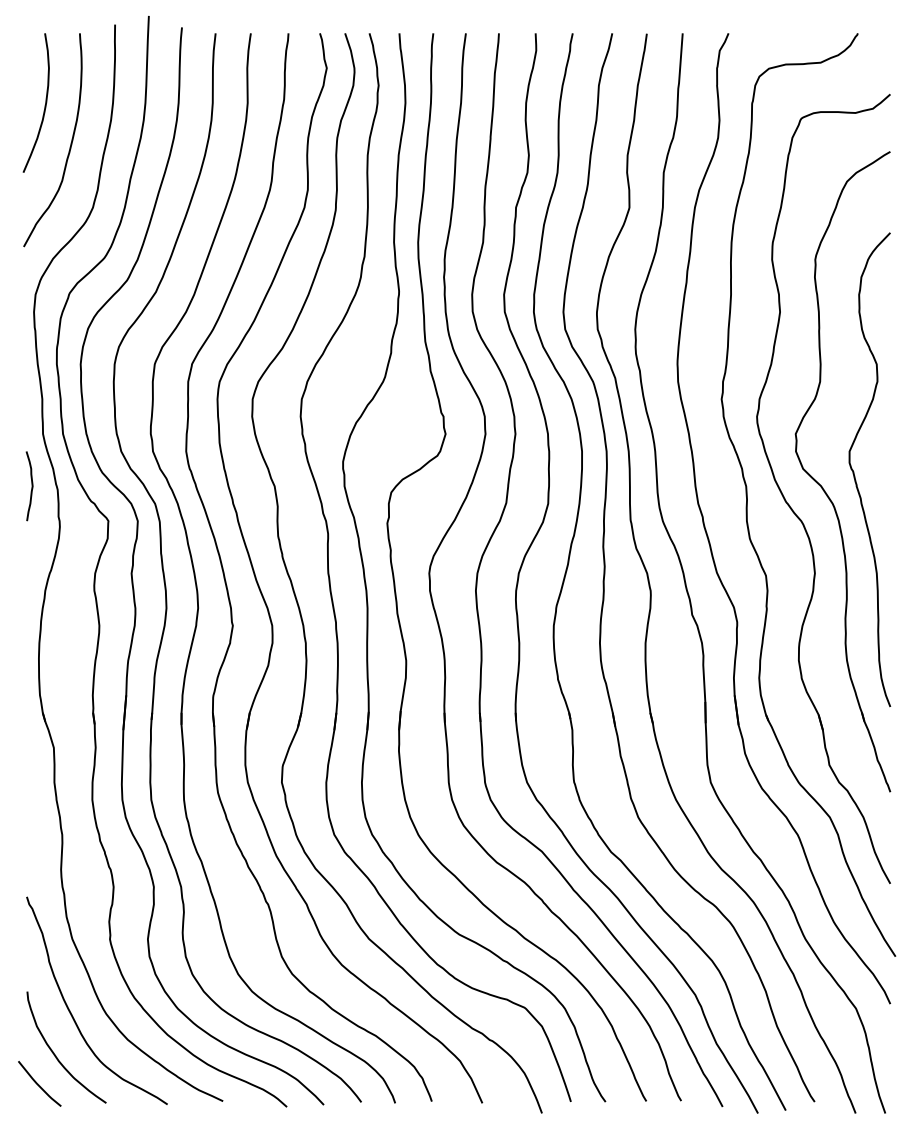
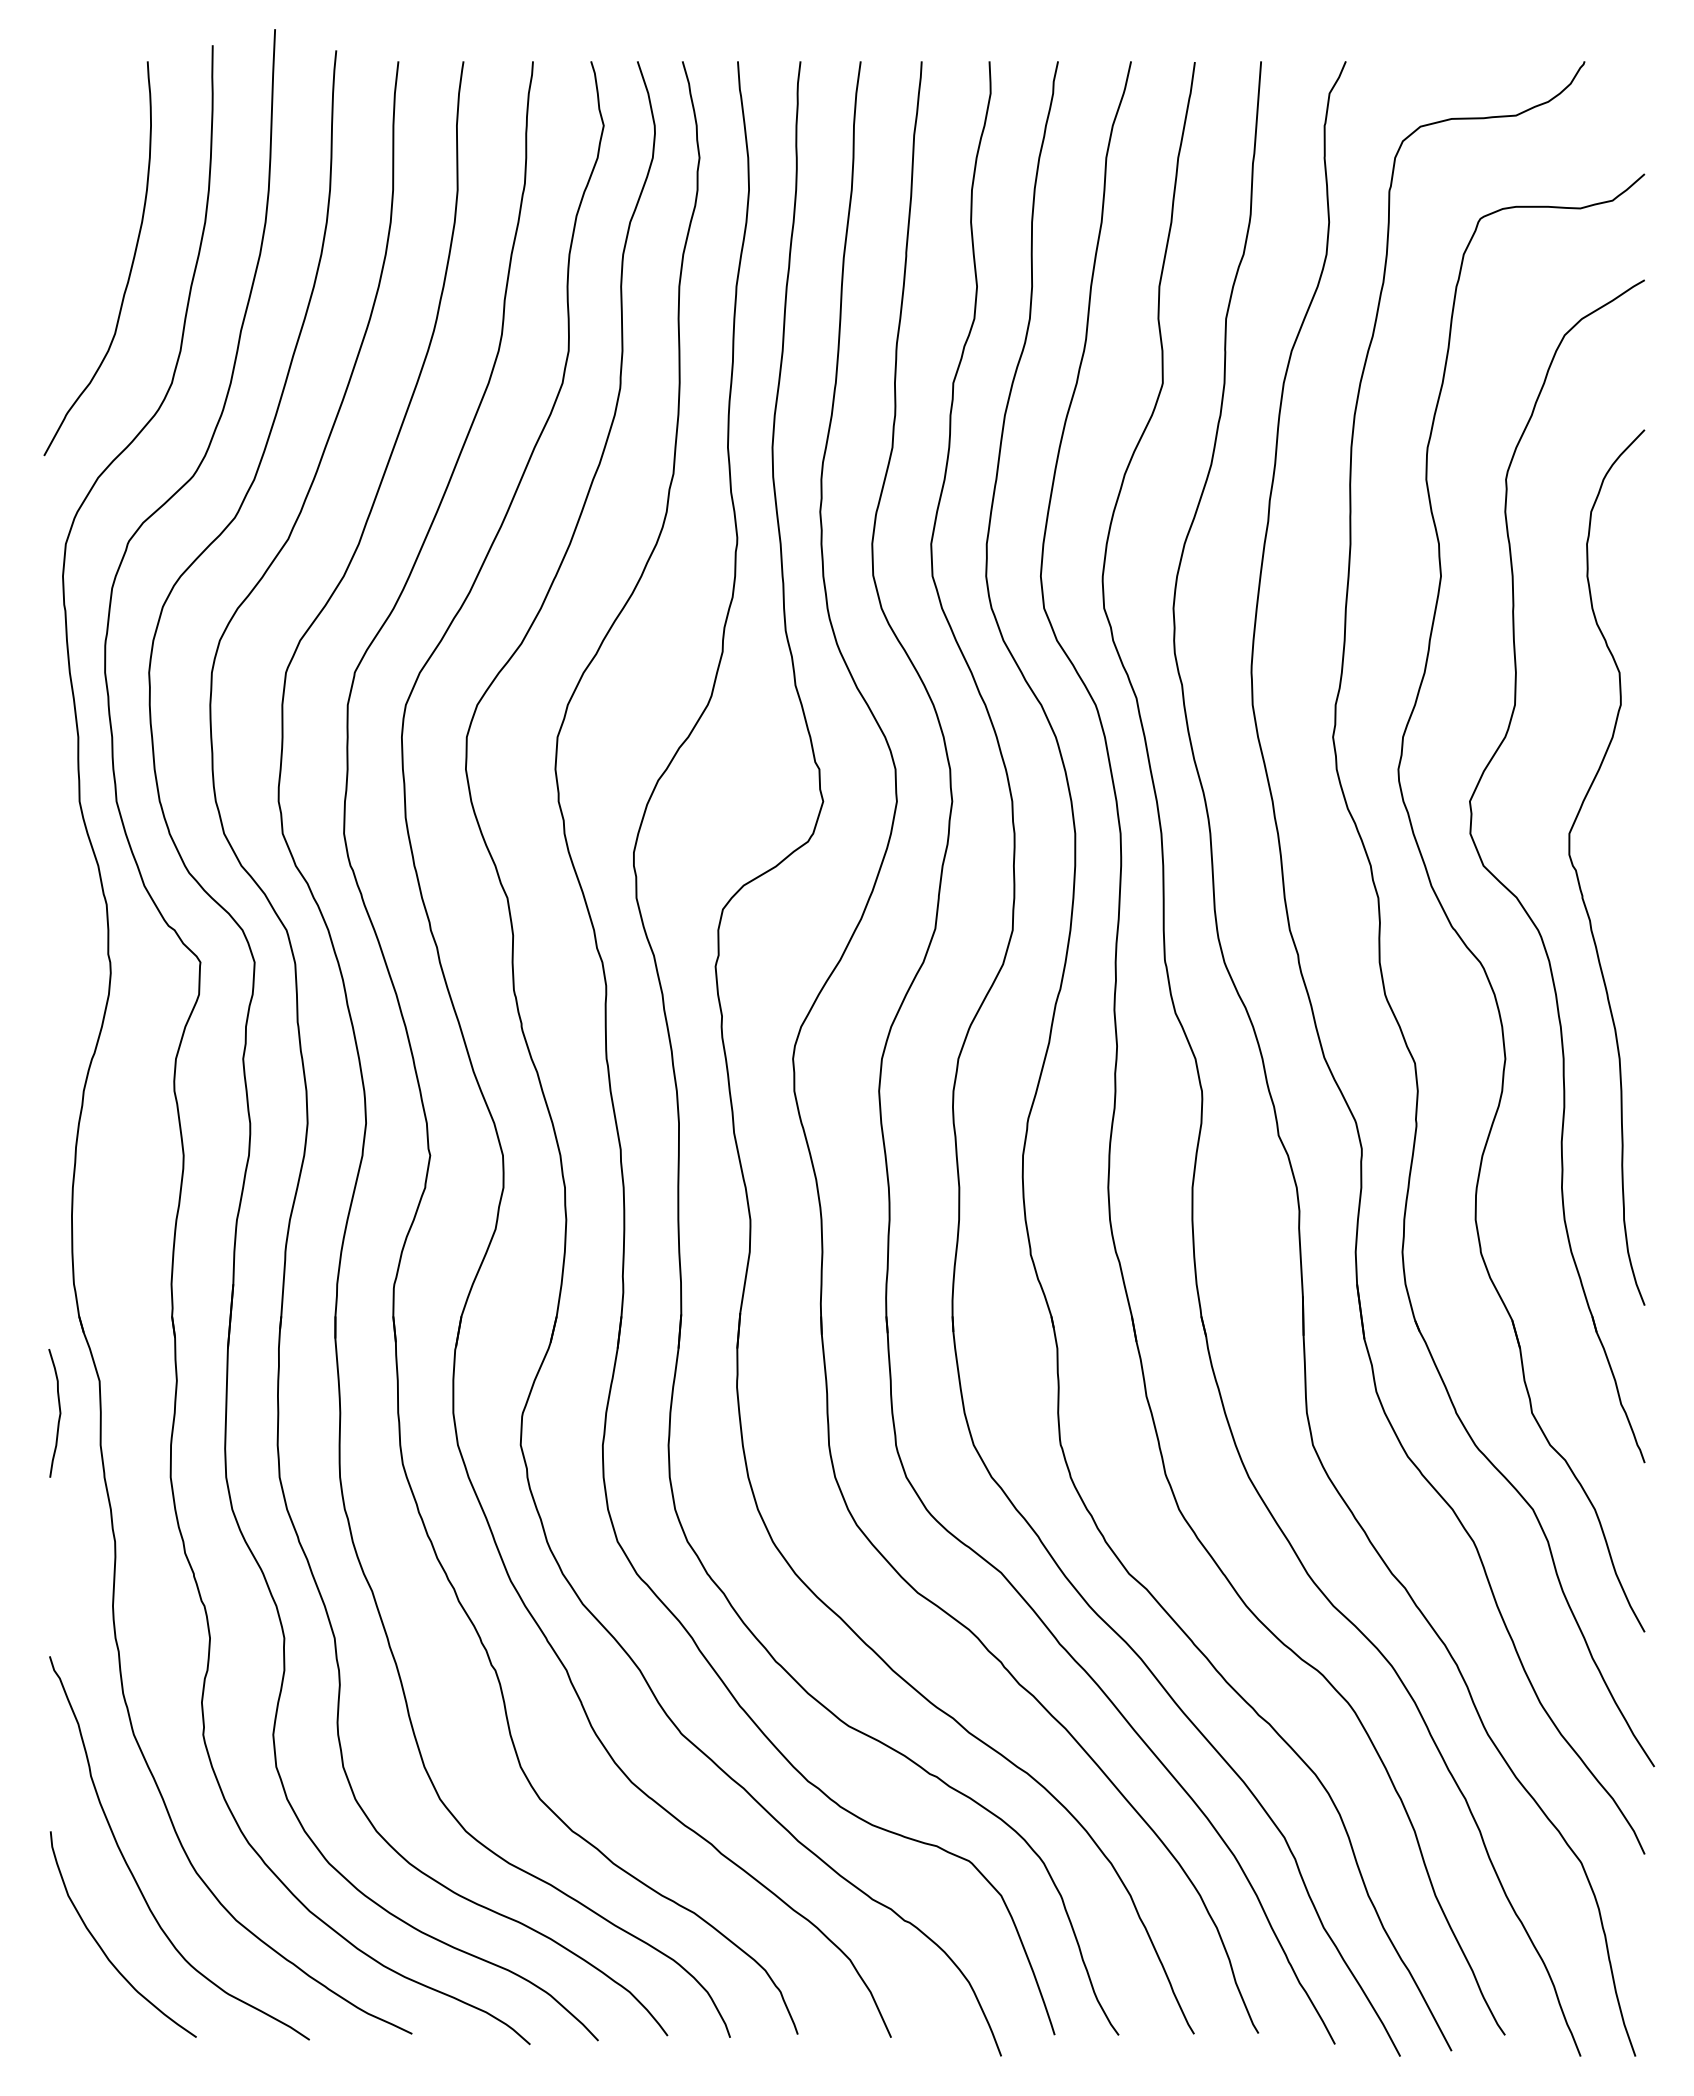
curve: (44, 105) -> (82, 194), removed
curve: (31, 486) -> (58, 1413), moved
curve: (38, 1083) -> (71, 2001), removed

